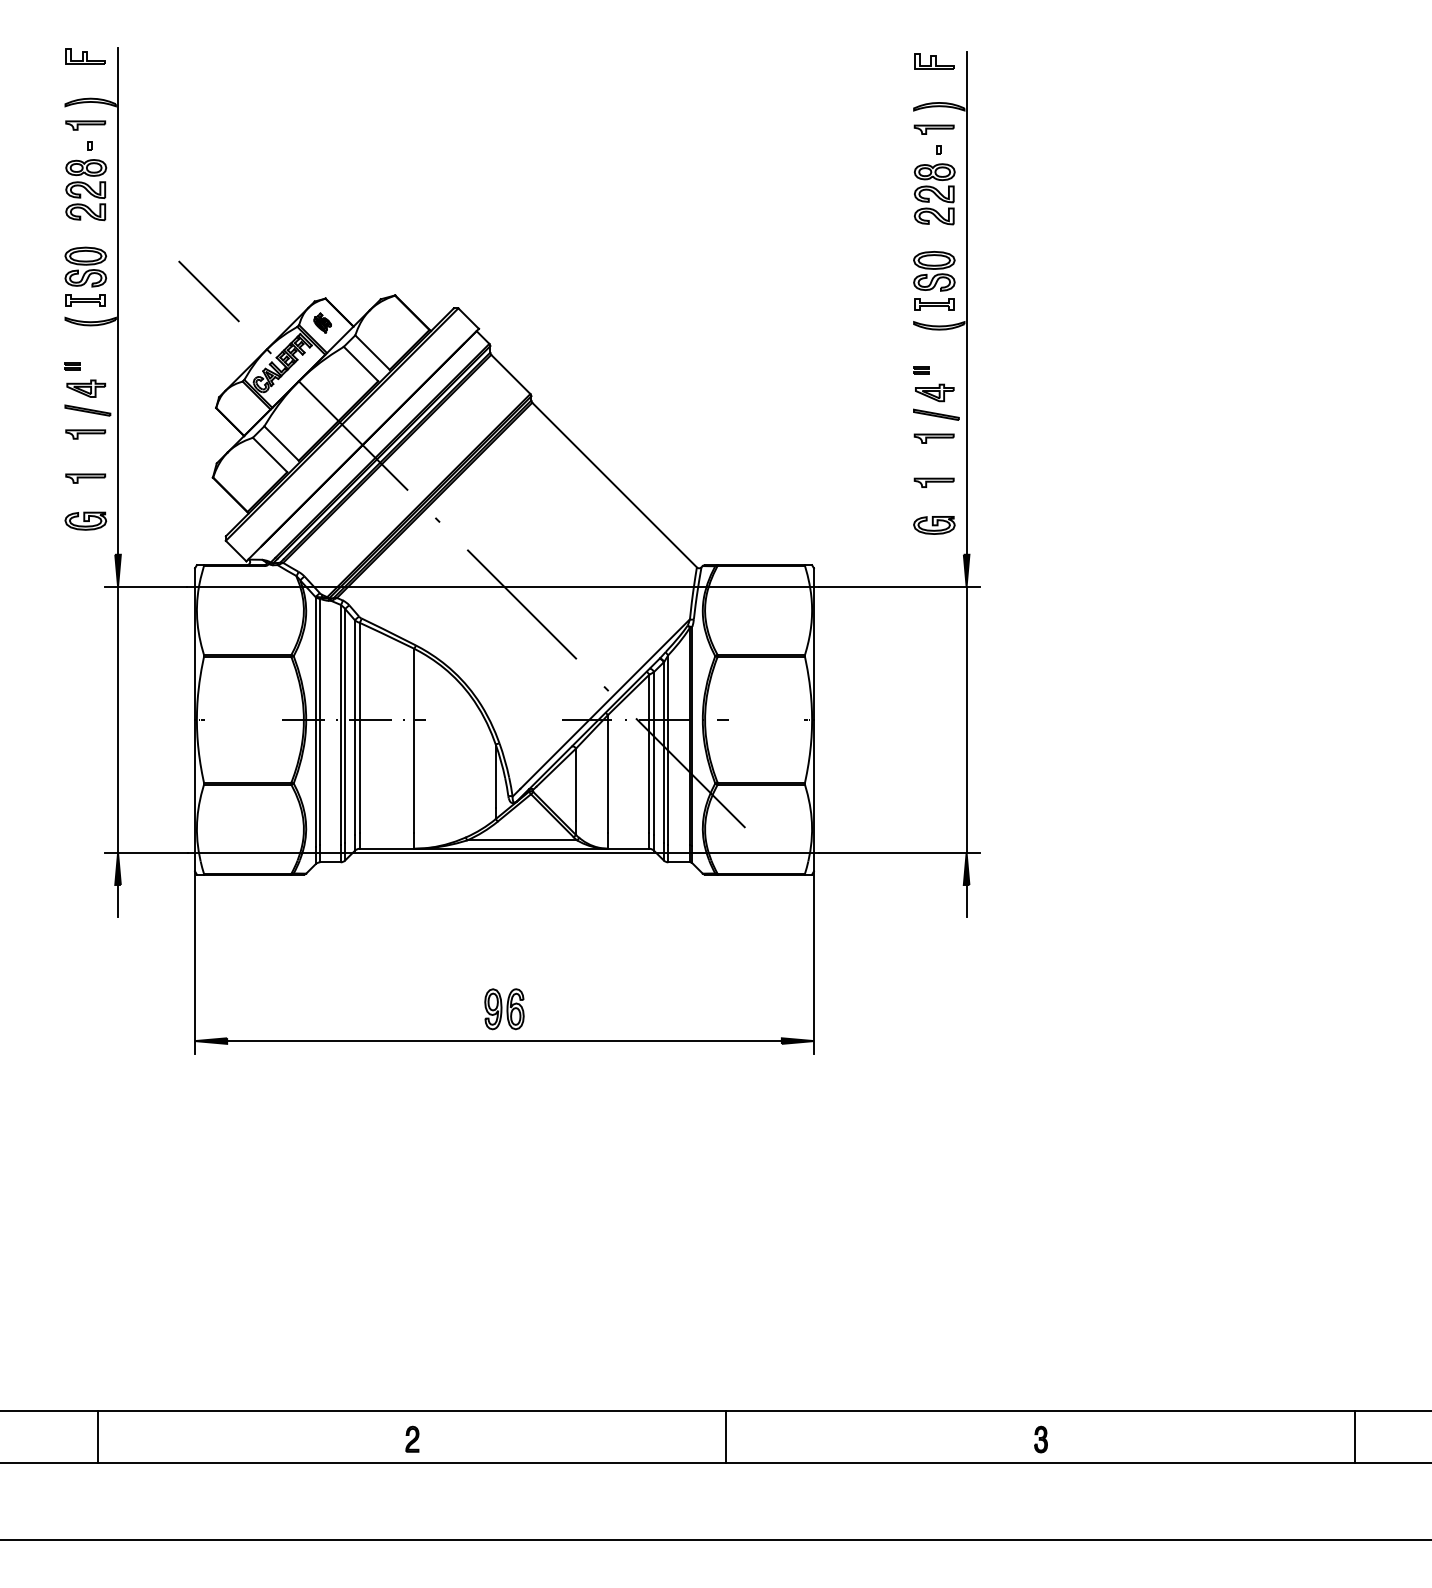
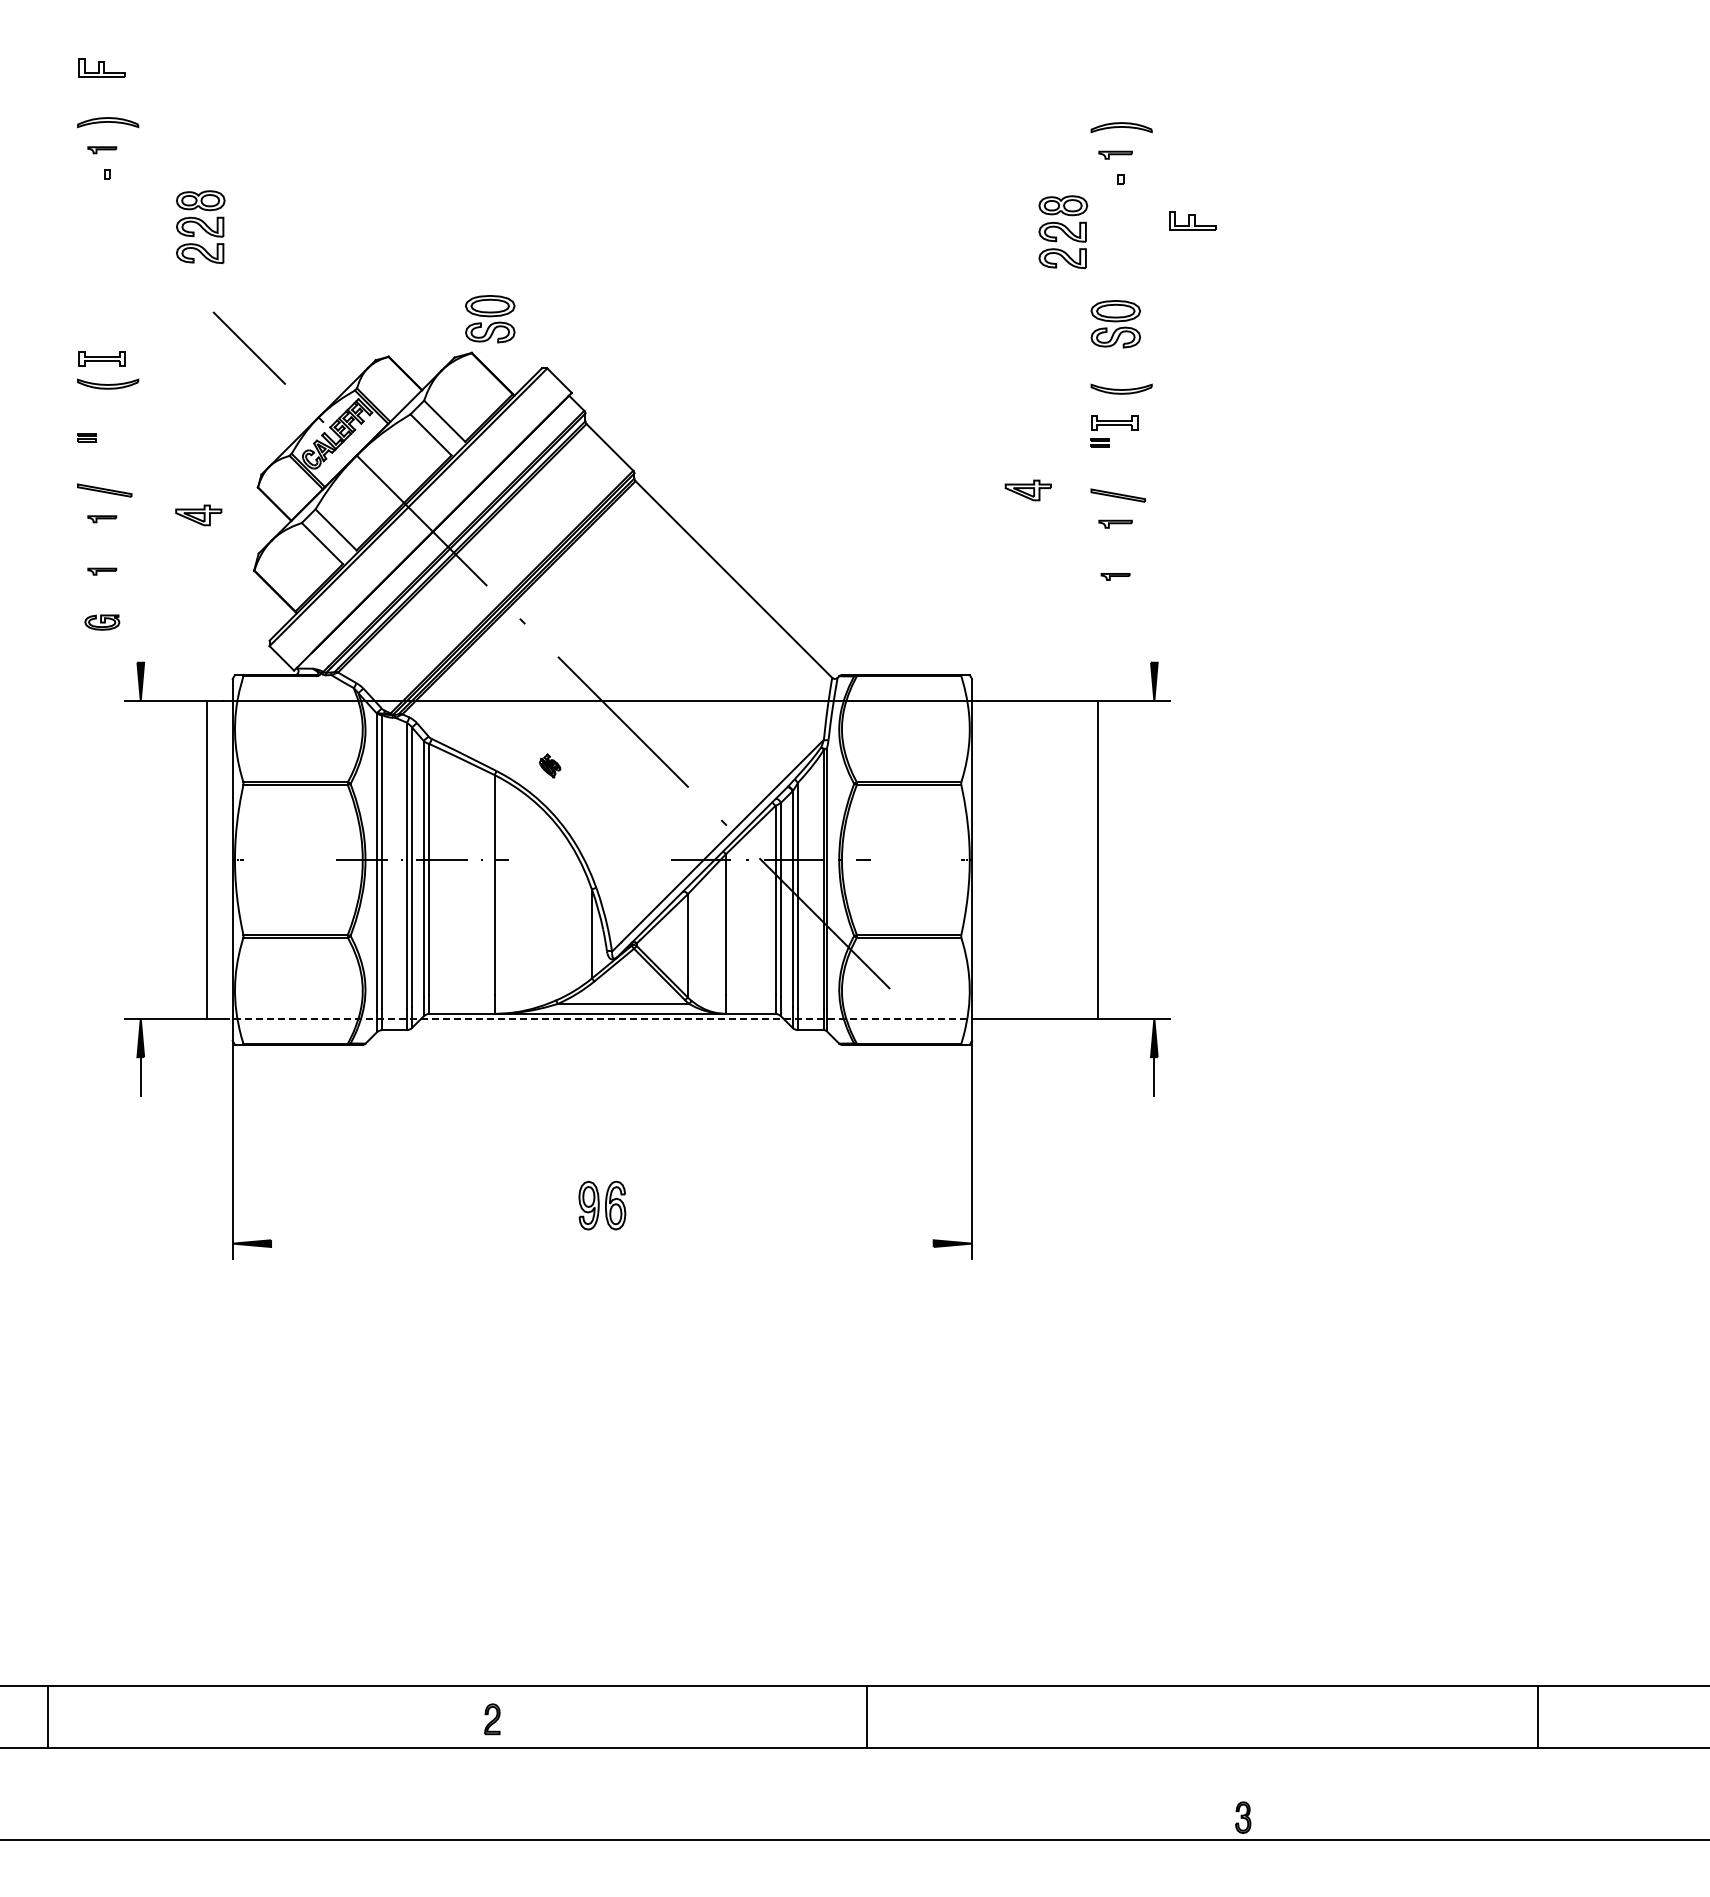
part: (934, 60) -> (1192, 220), moved
part: (86, 125) -> (102, 150), size x0.6
part: (934, 130) -> (1115, 155), size x0.7
part: (86, 189) -> (200, 226), moved
part: (934, 194) -> (1063, 232), moved
part: (86, 267) -> (490, 319), moved
line: (117, 300) -> (140, 359), removed
line: (966, 302) -> (1154, 361), removed
part: (934, 304) -> (1114, 422), moved
part: (322, 322) -> (550, 765), moved
part: (86, 388) -> (198, 515), moved
part: (934, 392) -> (1027, 490), moved
part: (86, 434) -> (102, 519), size x0.6
part: (934, 439) -> (1115, 524), size x0.7
part: (86, 478) -> (102, 571), size x0.6
part: (934, 482) -> (1115, 576), size x0.6
part: (86, 521) -> (102, 622), size x0.7
part: (934, 525) -> (1115, 627), removed
line: (117, 719) -> (206, 859), moved
line: (966, 719) -> (1098, 859), moved
line: (503, 852) -> (601, 1018), solid -> dashed
line: (504, 1040) -> (602, 1243), removed
line: (97, 1436) -> (47, 1716), moved
line: (1355, 1436) -> (1538, 1716), moved
part: (1041, 1439) -> (1243, 1817), moved

